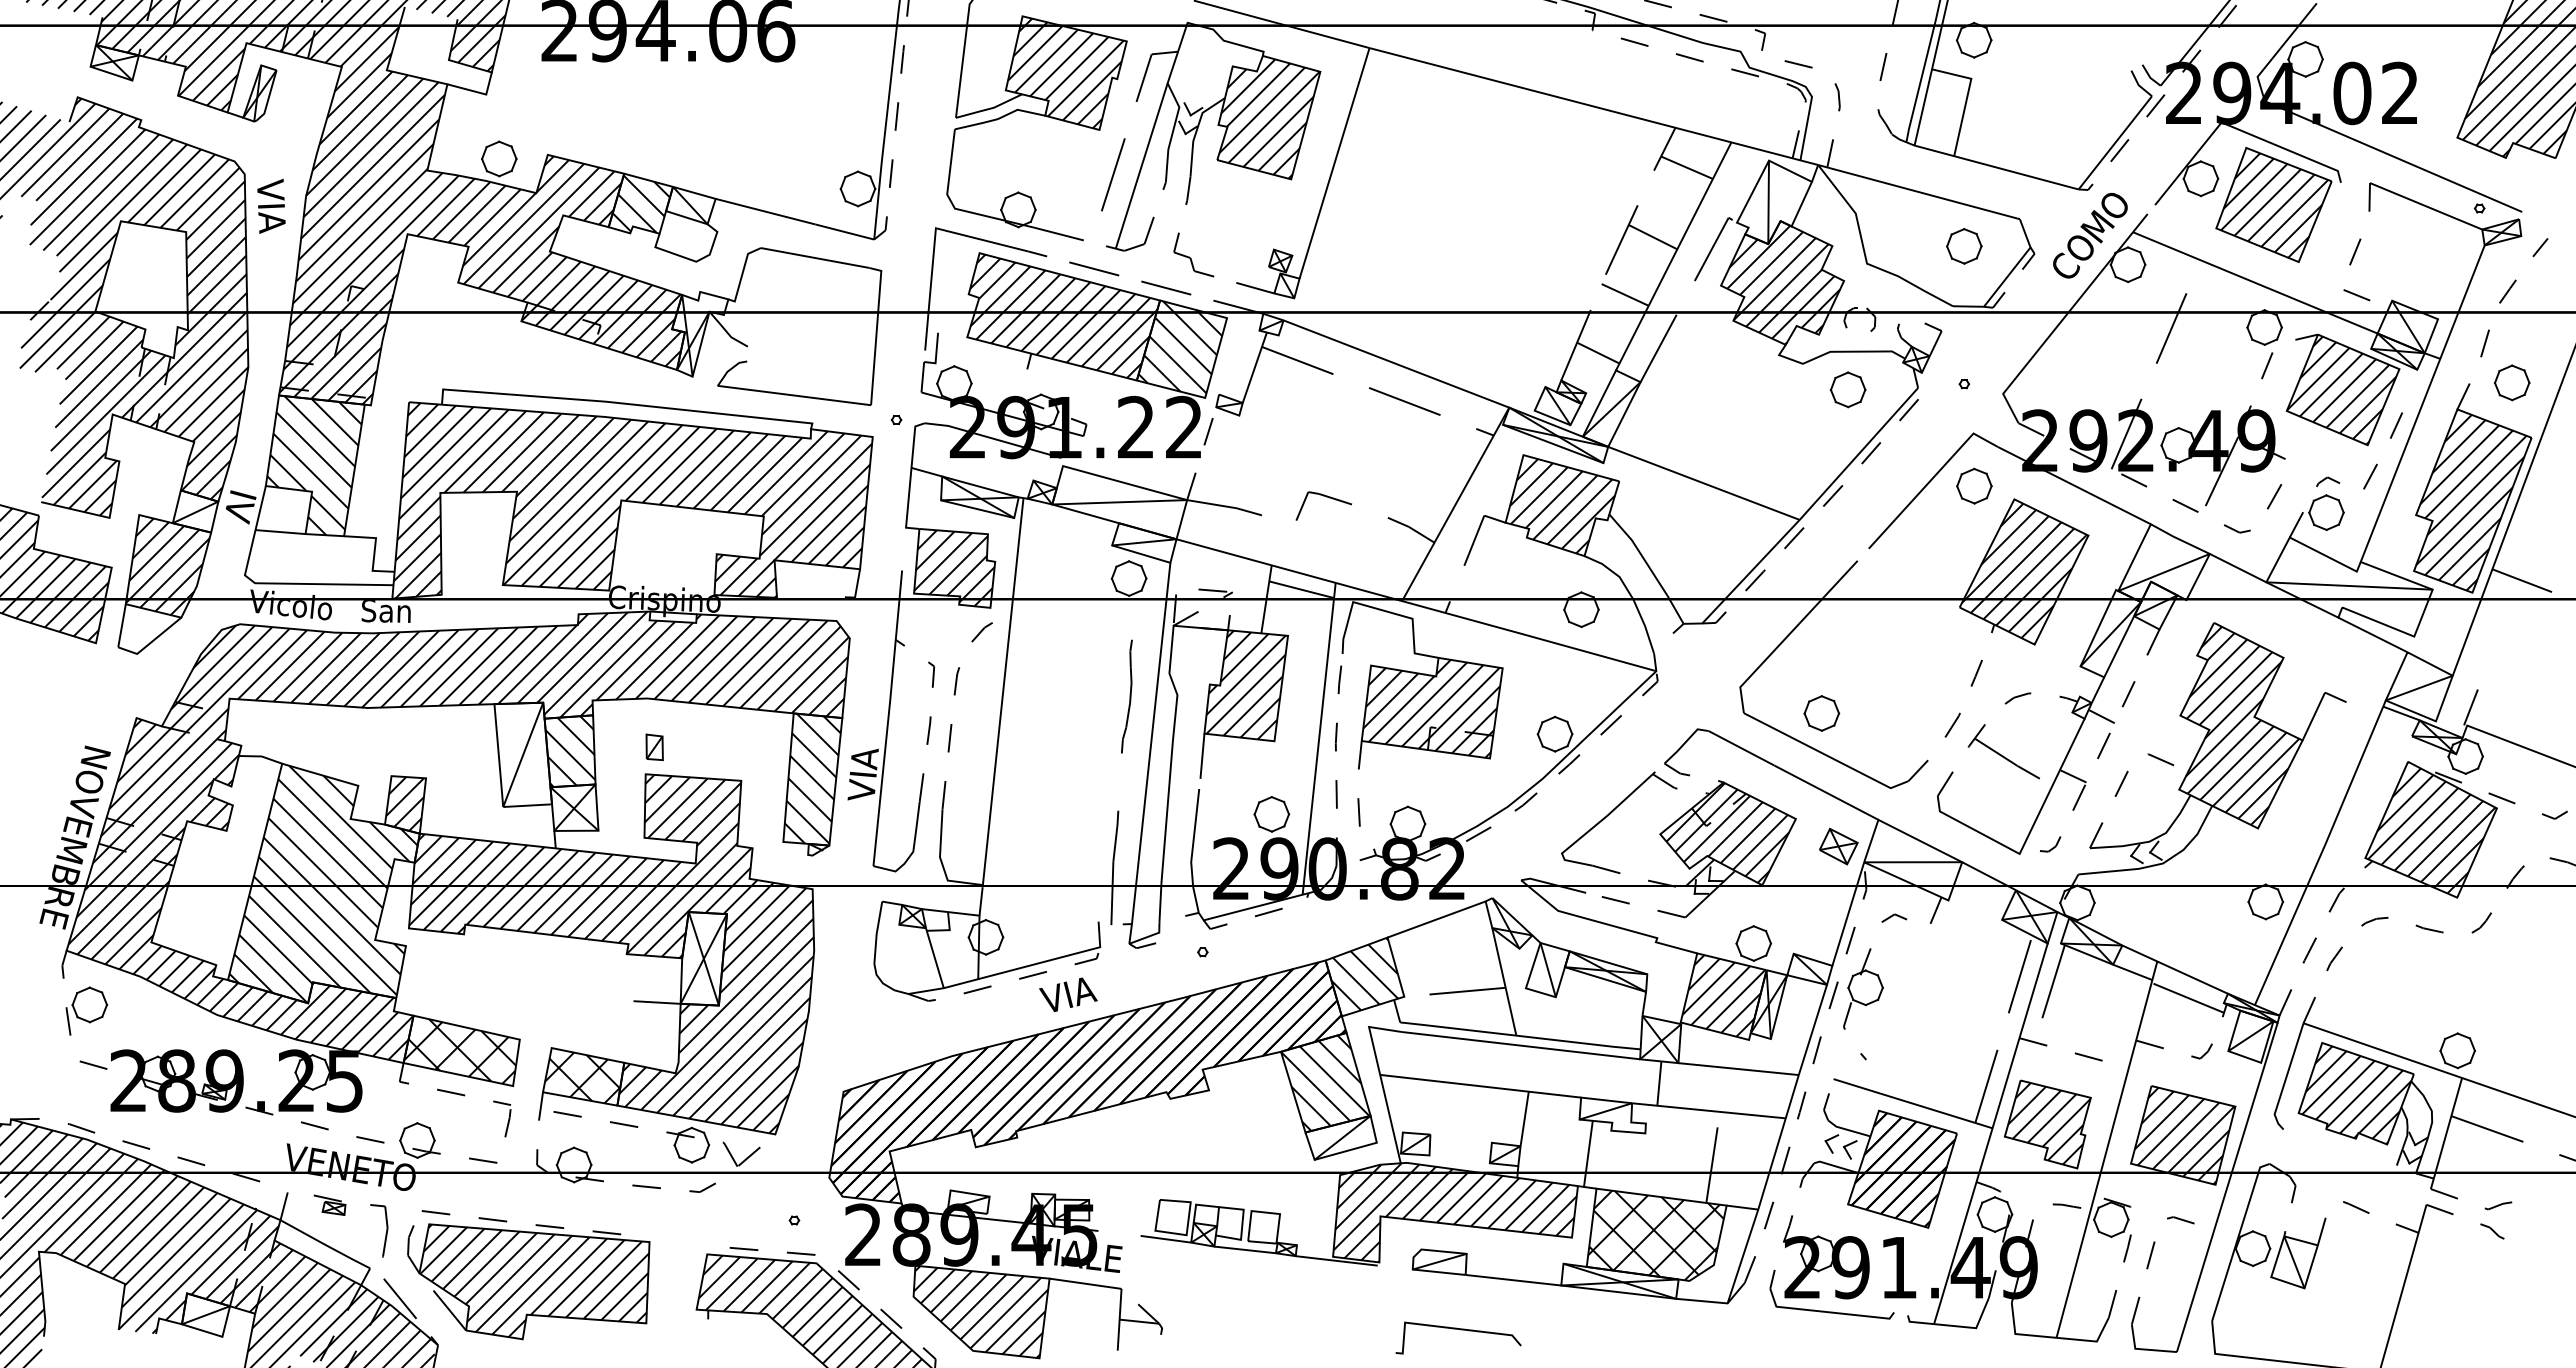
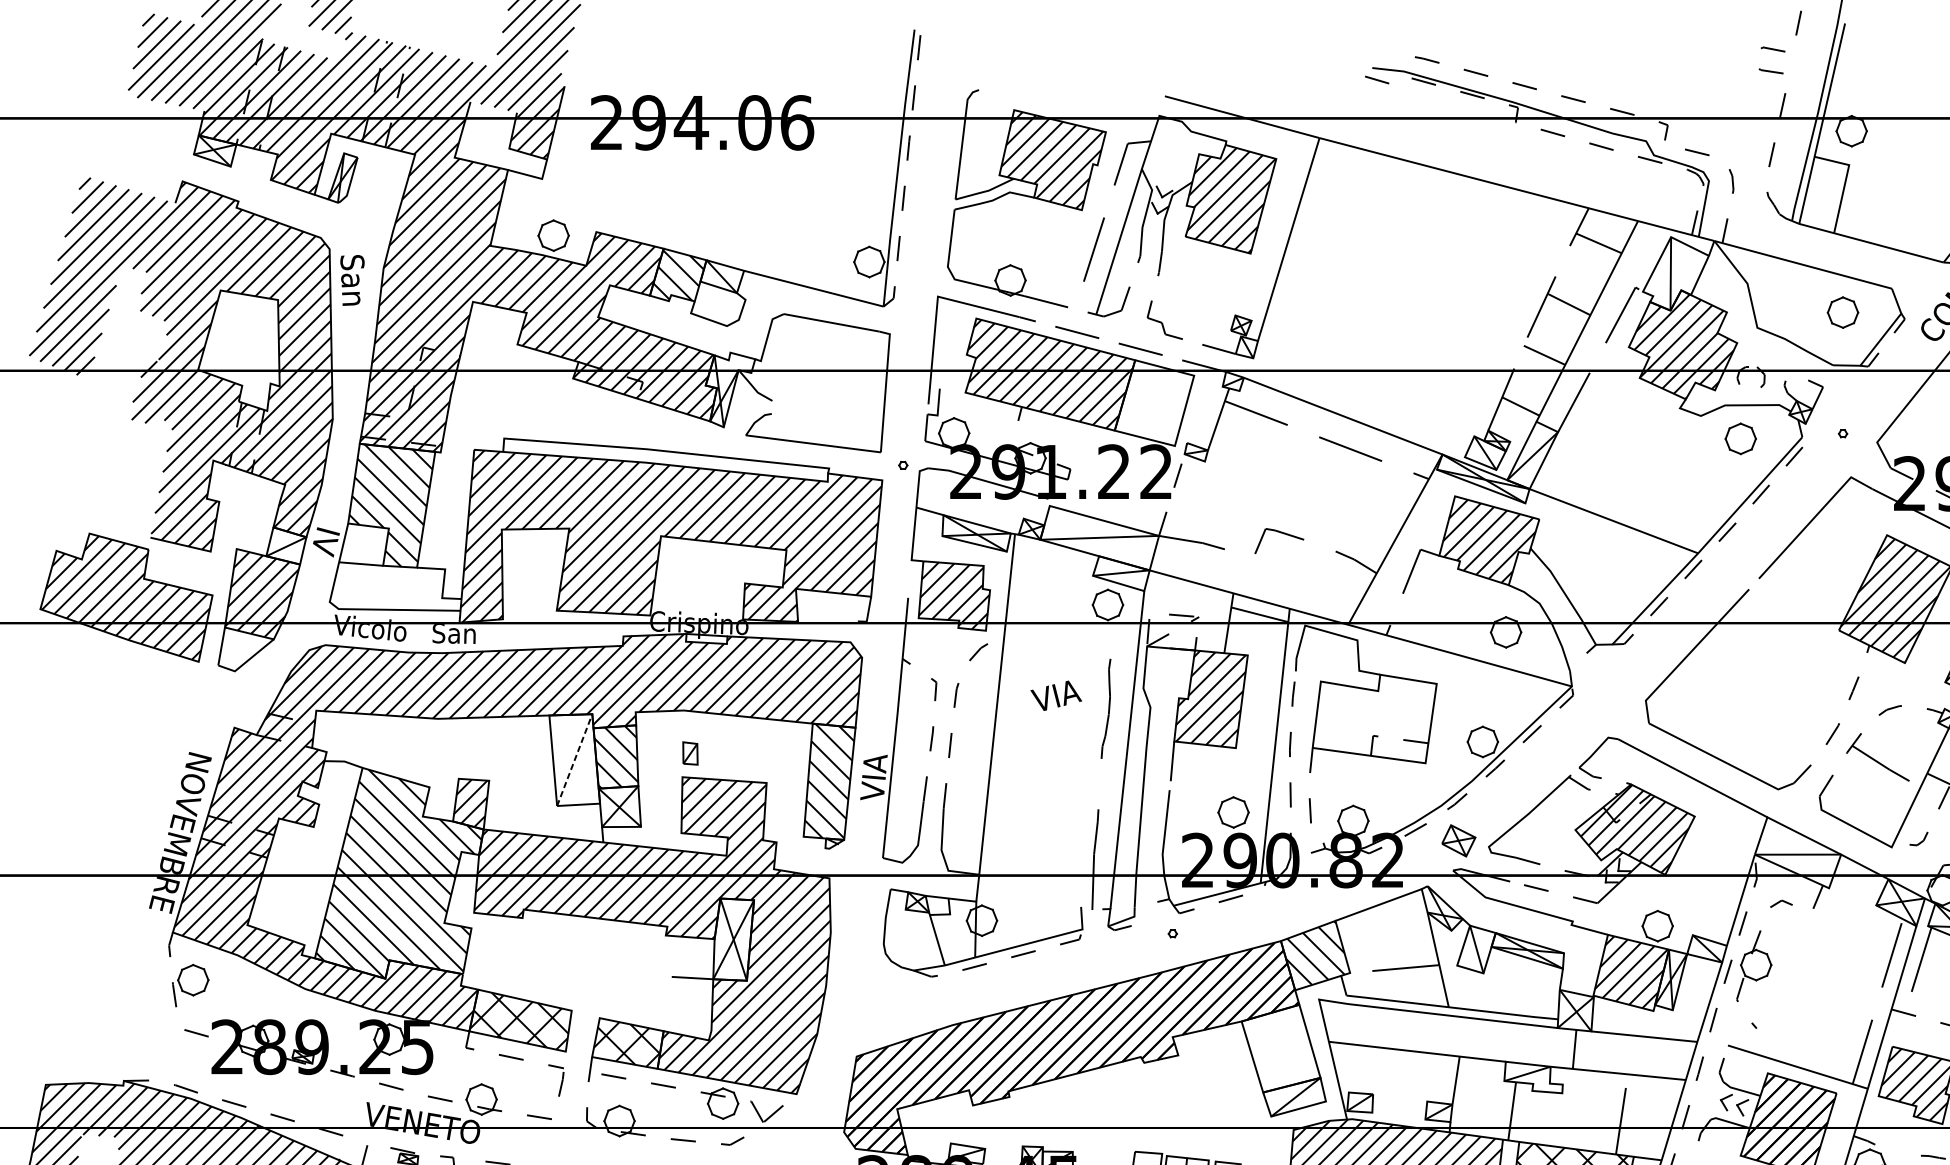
text: (270, 208) -> (352, 279), VIA -> San
hatch: (1180, 347) -> (1153, 401), removed
part: (1974, 485) -> (1851, 523), removed
hatch: (1431, 708) -> (1374, 719), removed
part: (1821, 713) -> (1717, 723), removed
line: (523, 754) -> (574, 759), solid -> dashed
part: (1838, 846) -> (1458, 840), moved
text: (1068, 994) -> (1056, 695), moved
hatch: (1325, 1082) -> (1280, 1048), removed

